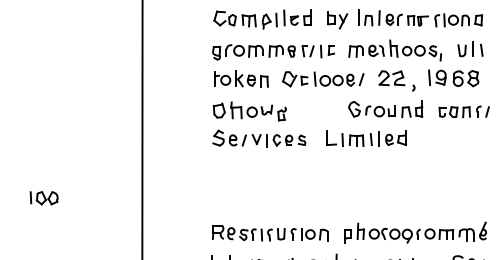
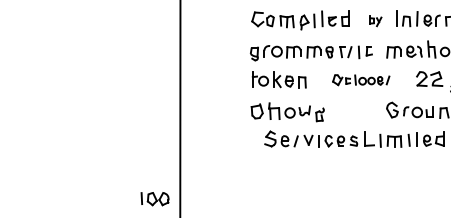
part: (337, 20) -> (375, 21), size x0.6
part: (323, 79) -> (361, 80), size x0.7
part: (259, 138) -> (311, 139), moved
part: (43, 198) -> (154, 199), moved

